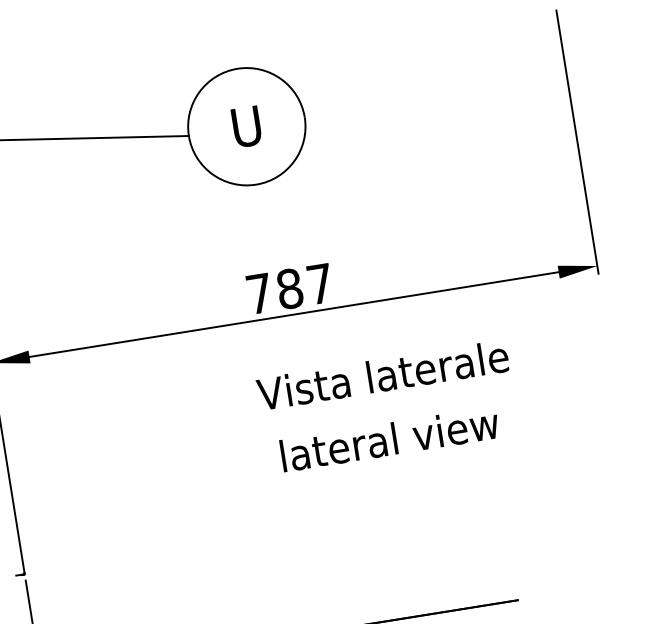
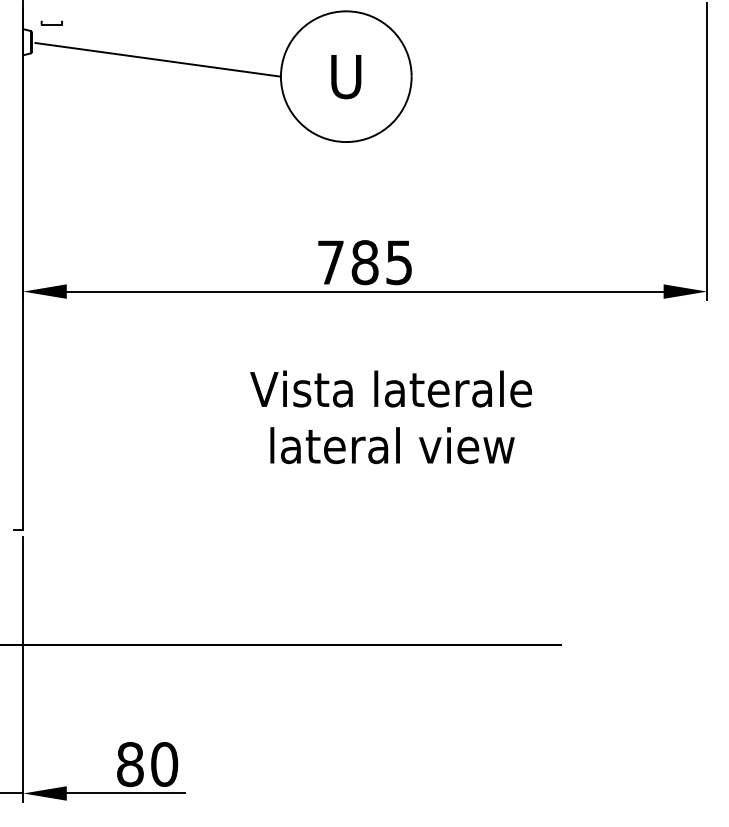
text: (319, 284) -> (398, 262), 787 -> 785
text: (382, 374) -> (390, 388), moved
text: (389, 439) -> (392, 445), moved

